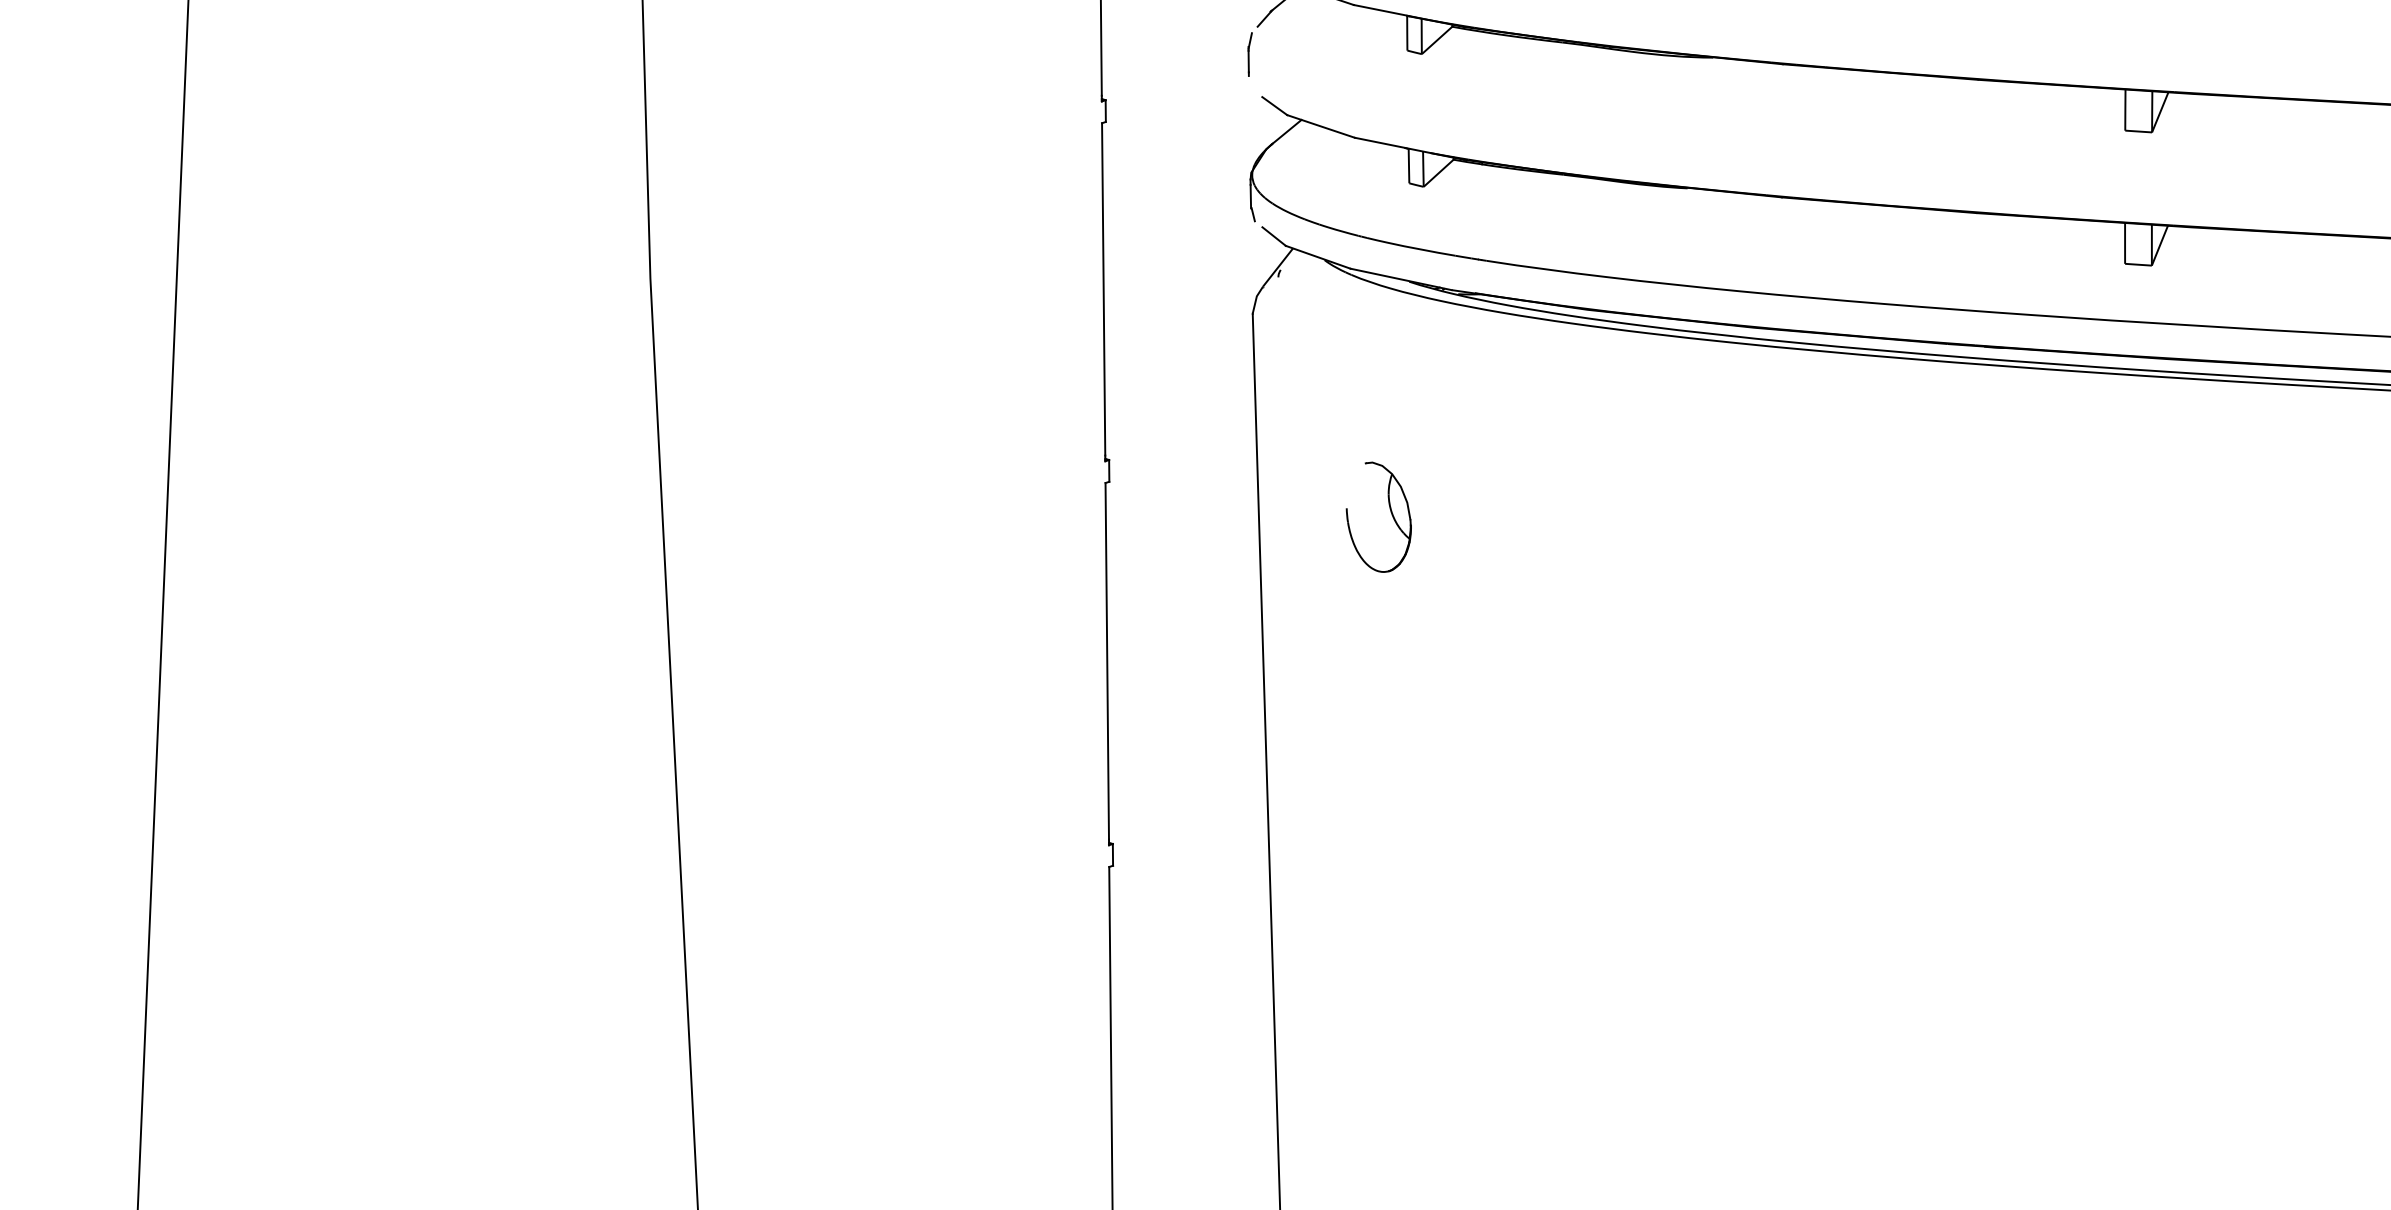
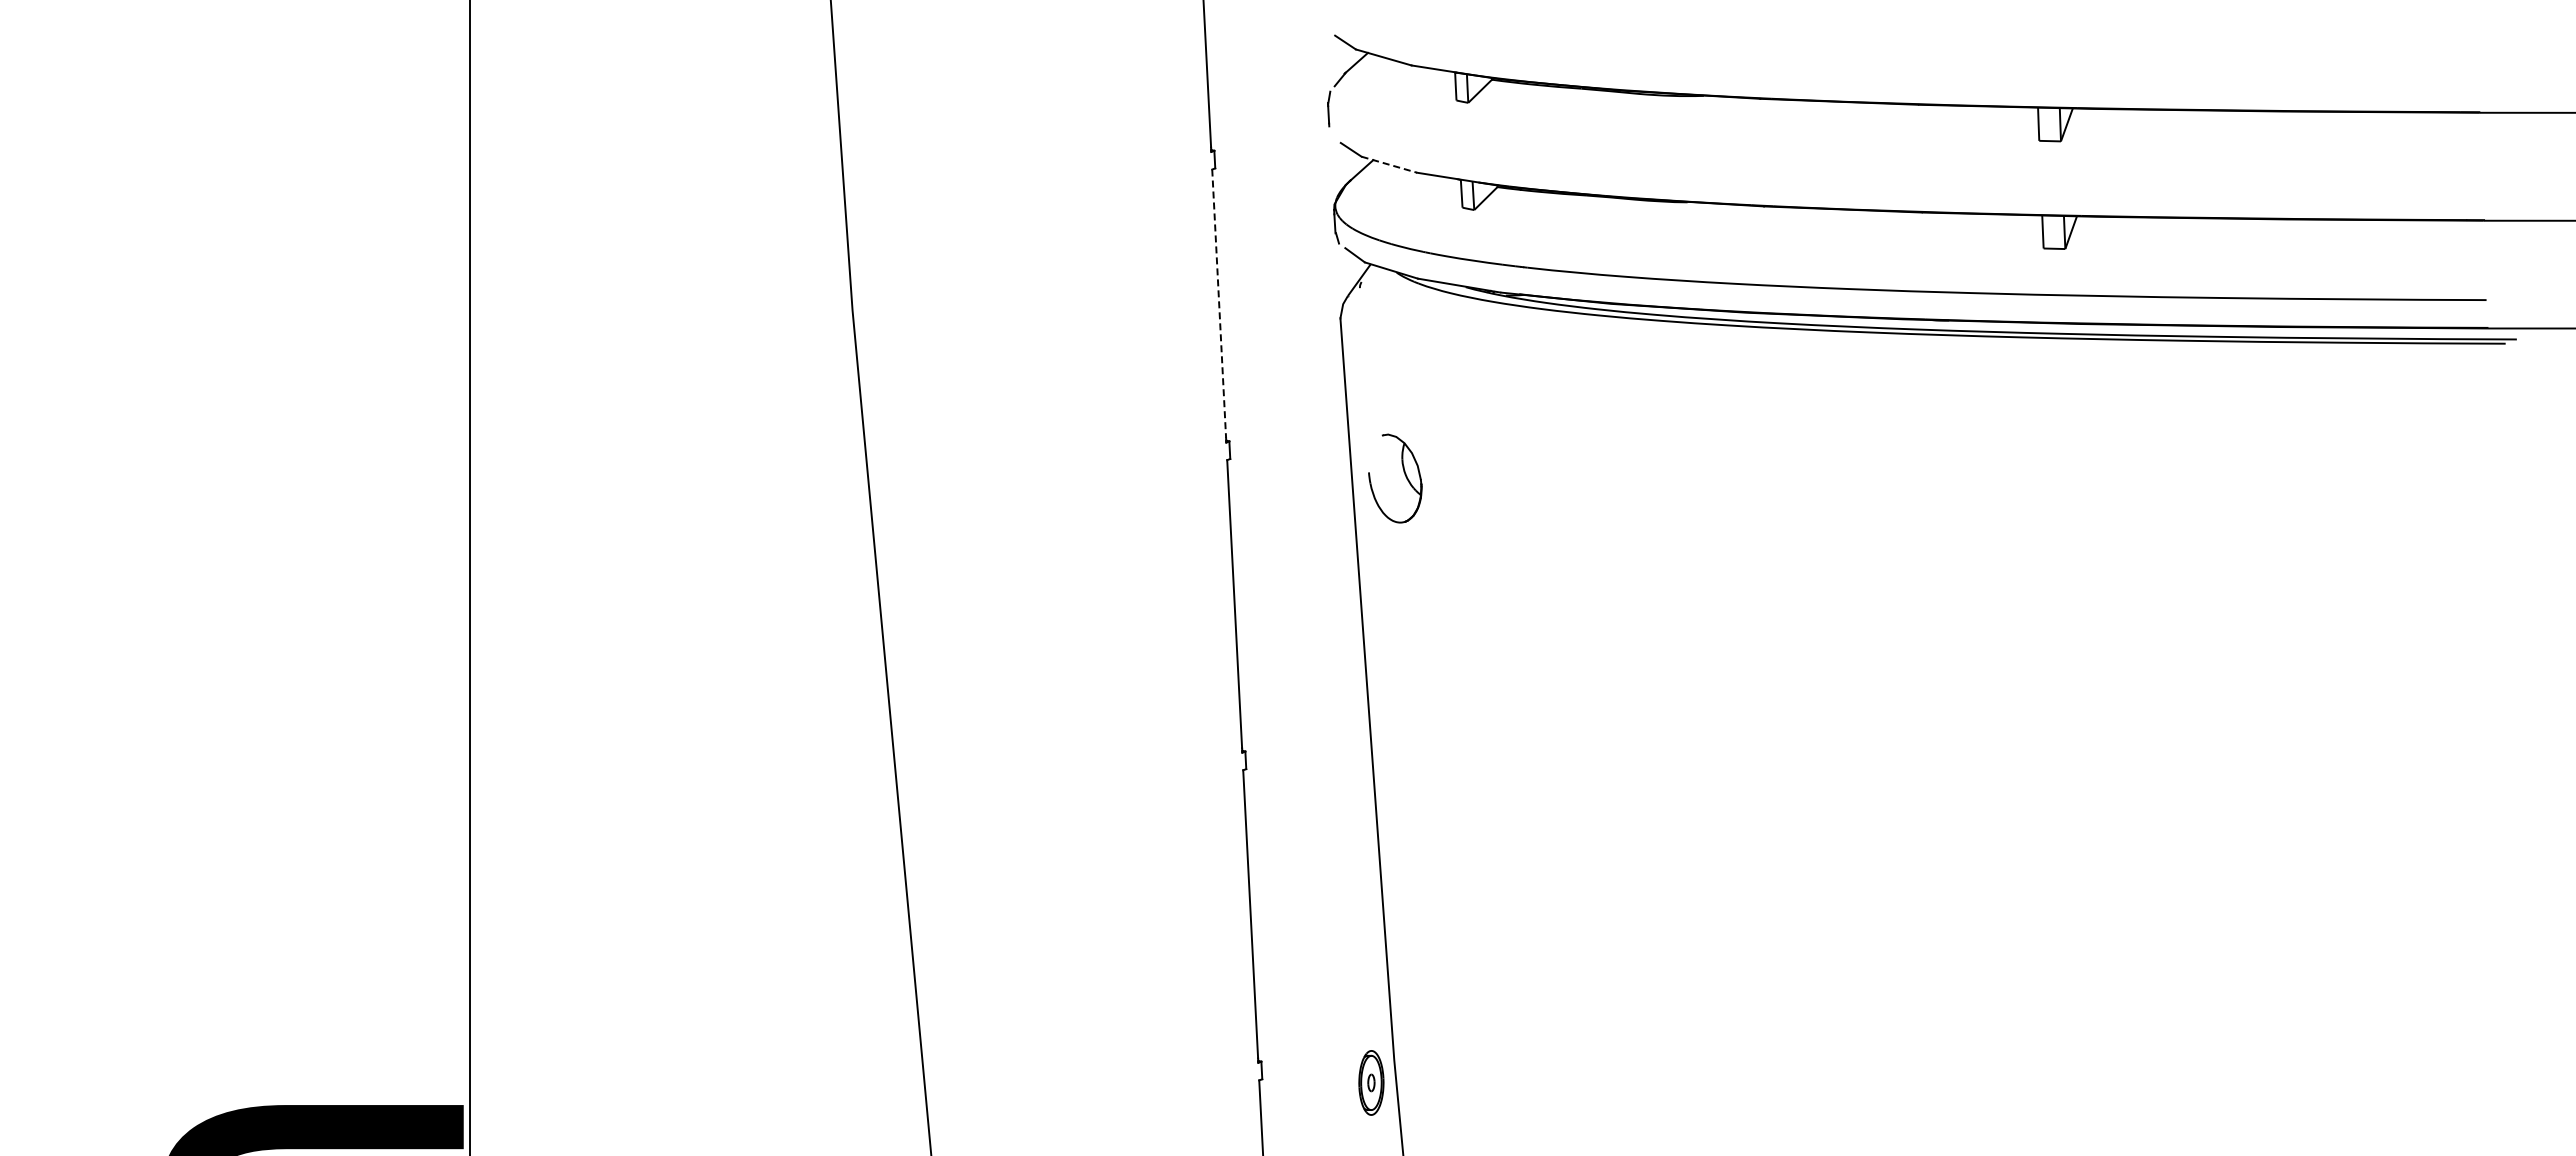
line: (1321, 126) -> (1389, 164), solid -> dashed
line: (1104, 290) -> (1219, 304), solid -> dashed
part: (1390, 512) -> (1404, 474), moved

